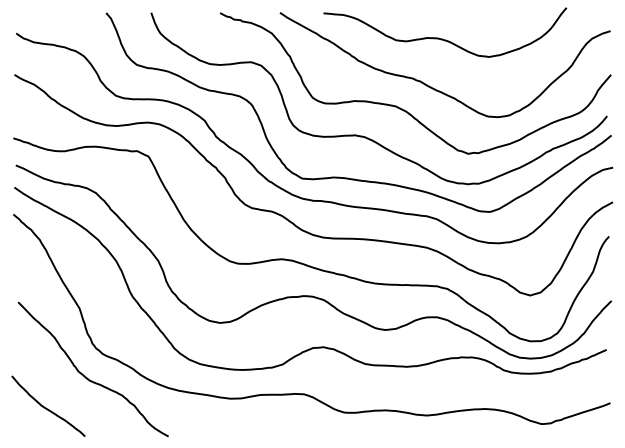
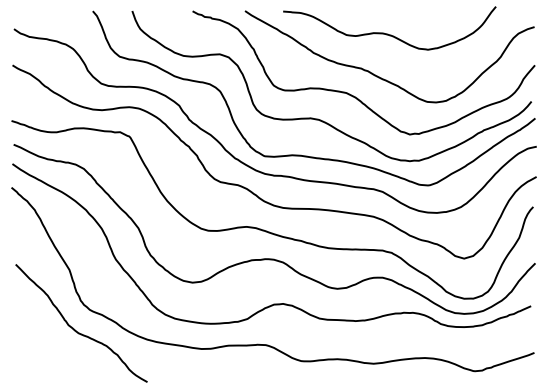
curve: (46, 407) -> (40, 356), removed

